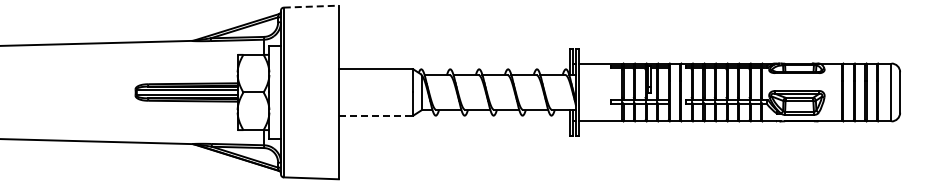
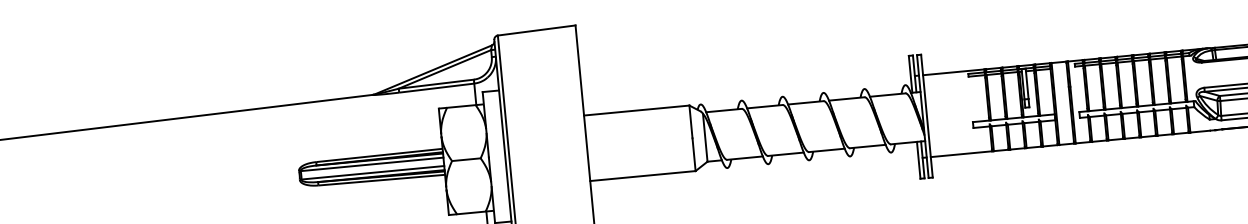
line: (311, 6) -> (536, 30), dashed -> solid
line: (376, 115) -> (643, 175), dashed -> solid

